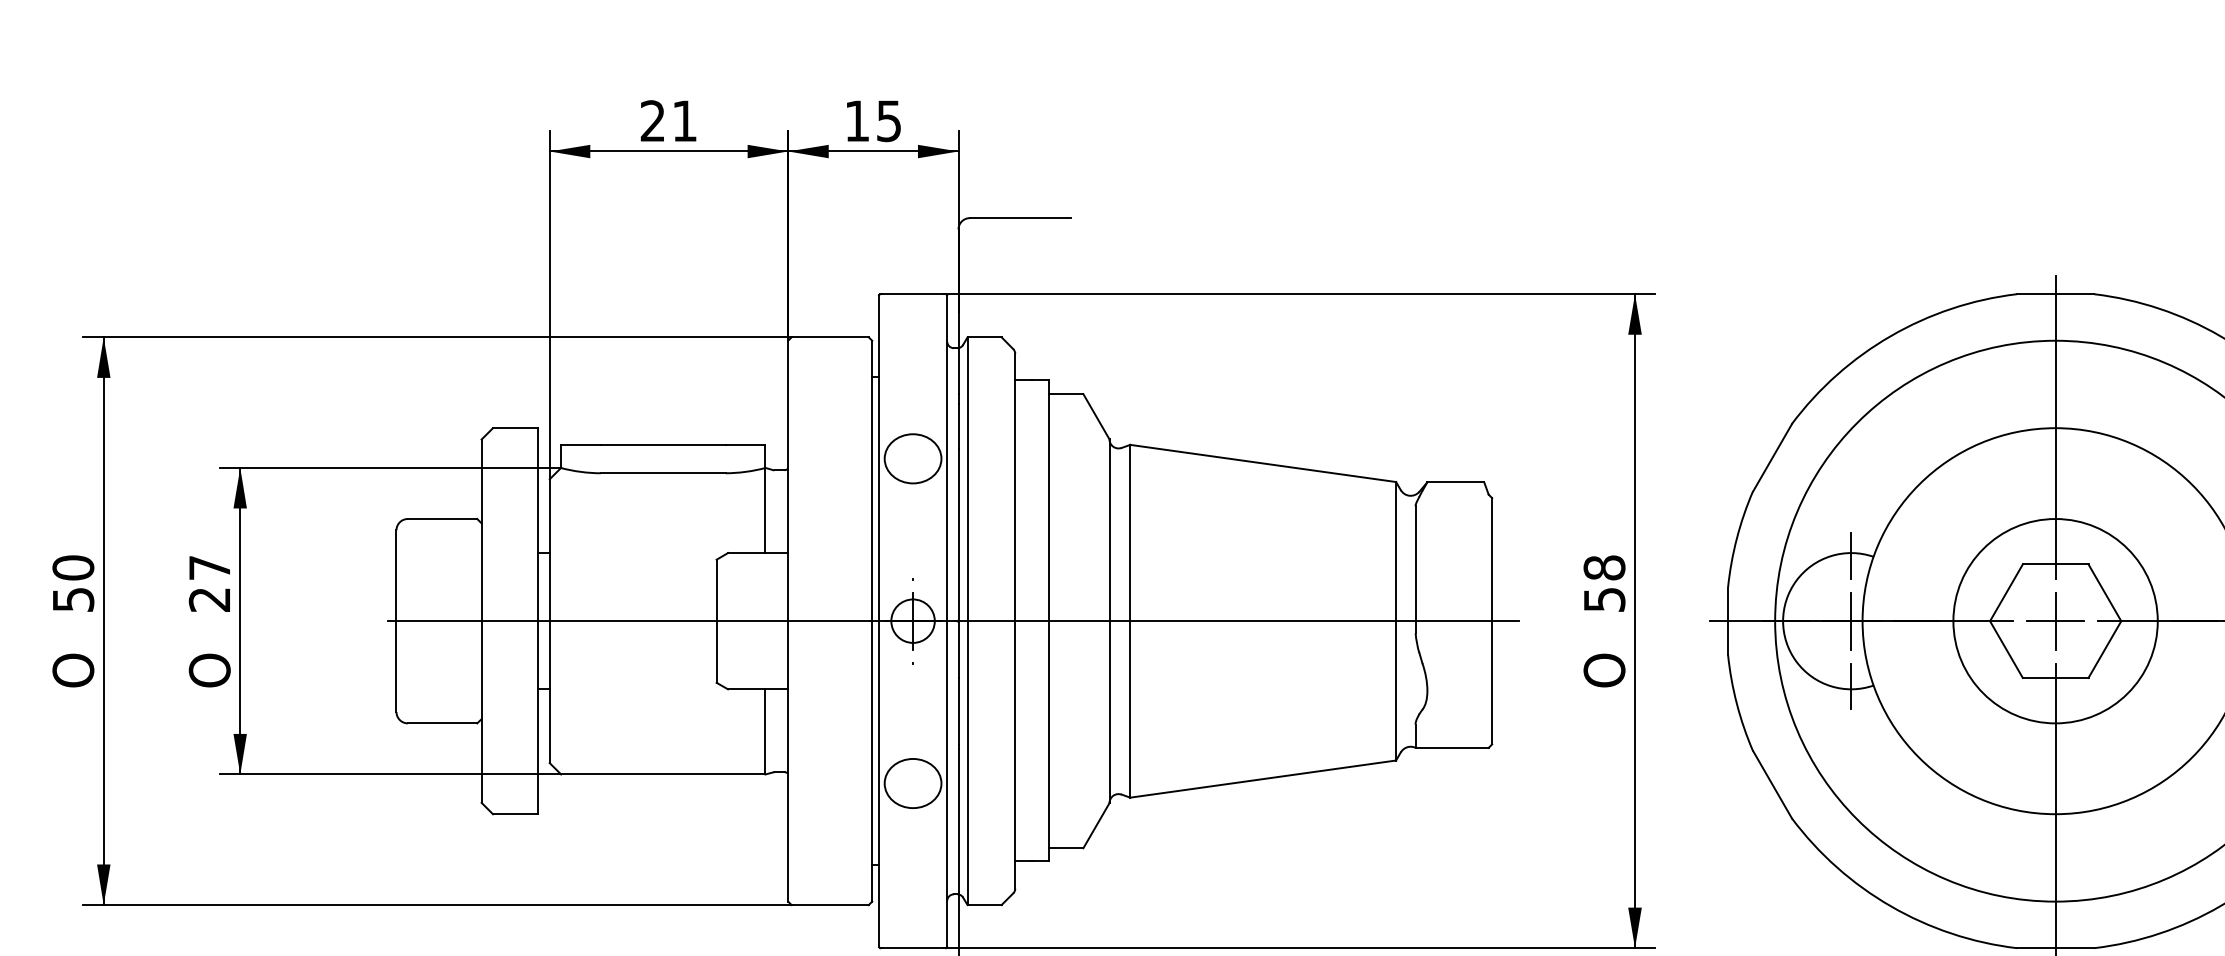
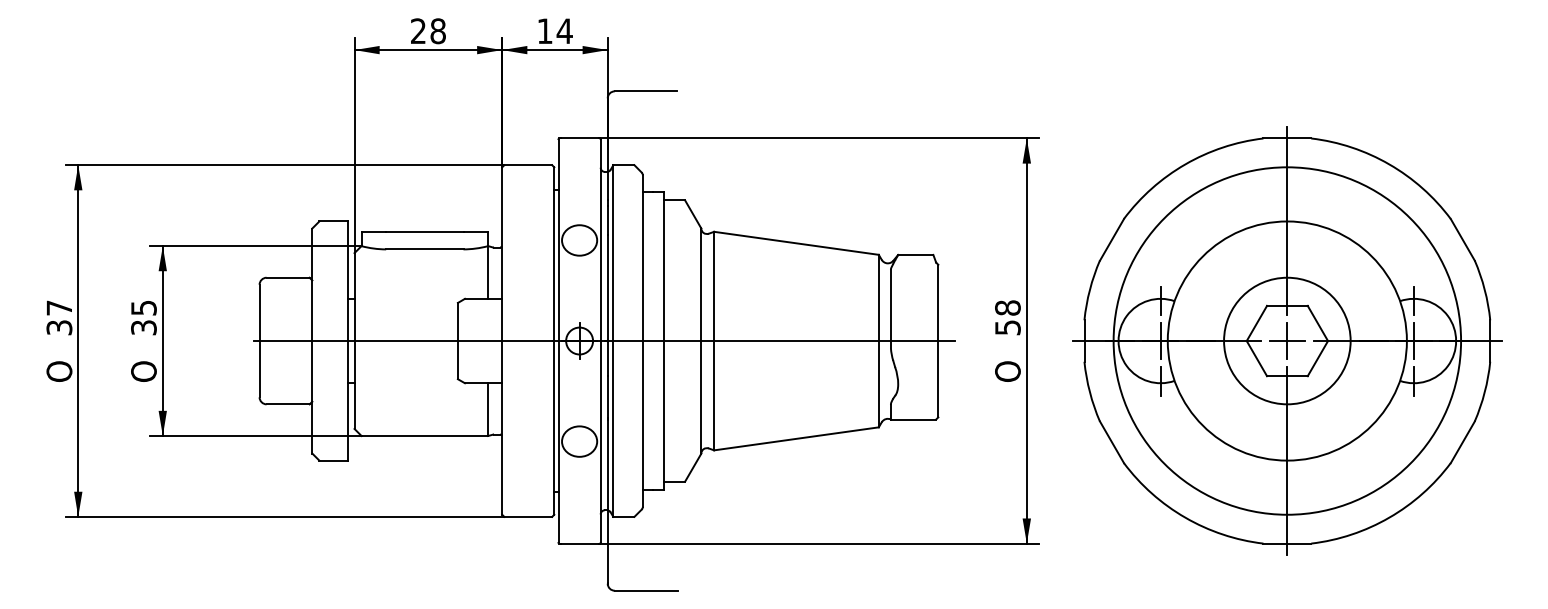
text: (683, 121) -> (437, 31), 21 -> 28
text: (888, 121) -> (564, 31), 15 -> 14
text: (73, 583) -> (59, 317), 50 -> 37
text: (209, 583) -> (143, 317), 27 -> 35

